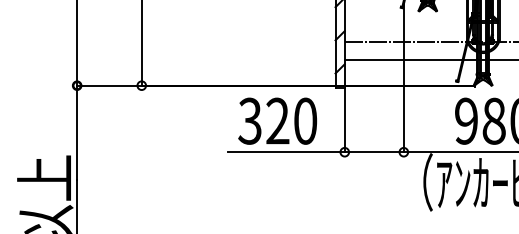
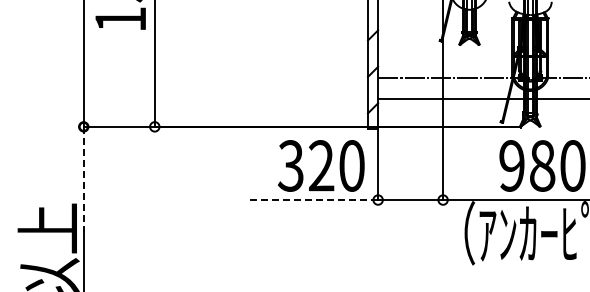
text: (277, 120) -> (321, 165), moved
line: (76, 132) -> (83, 178), solid -> dashed
line: (286, 152) -> (314, 200), solid -> dashed

